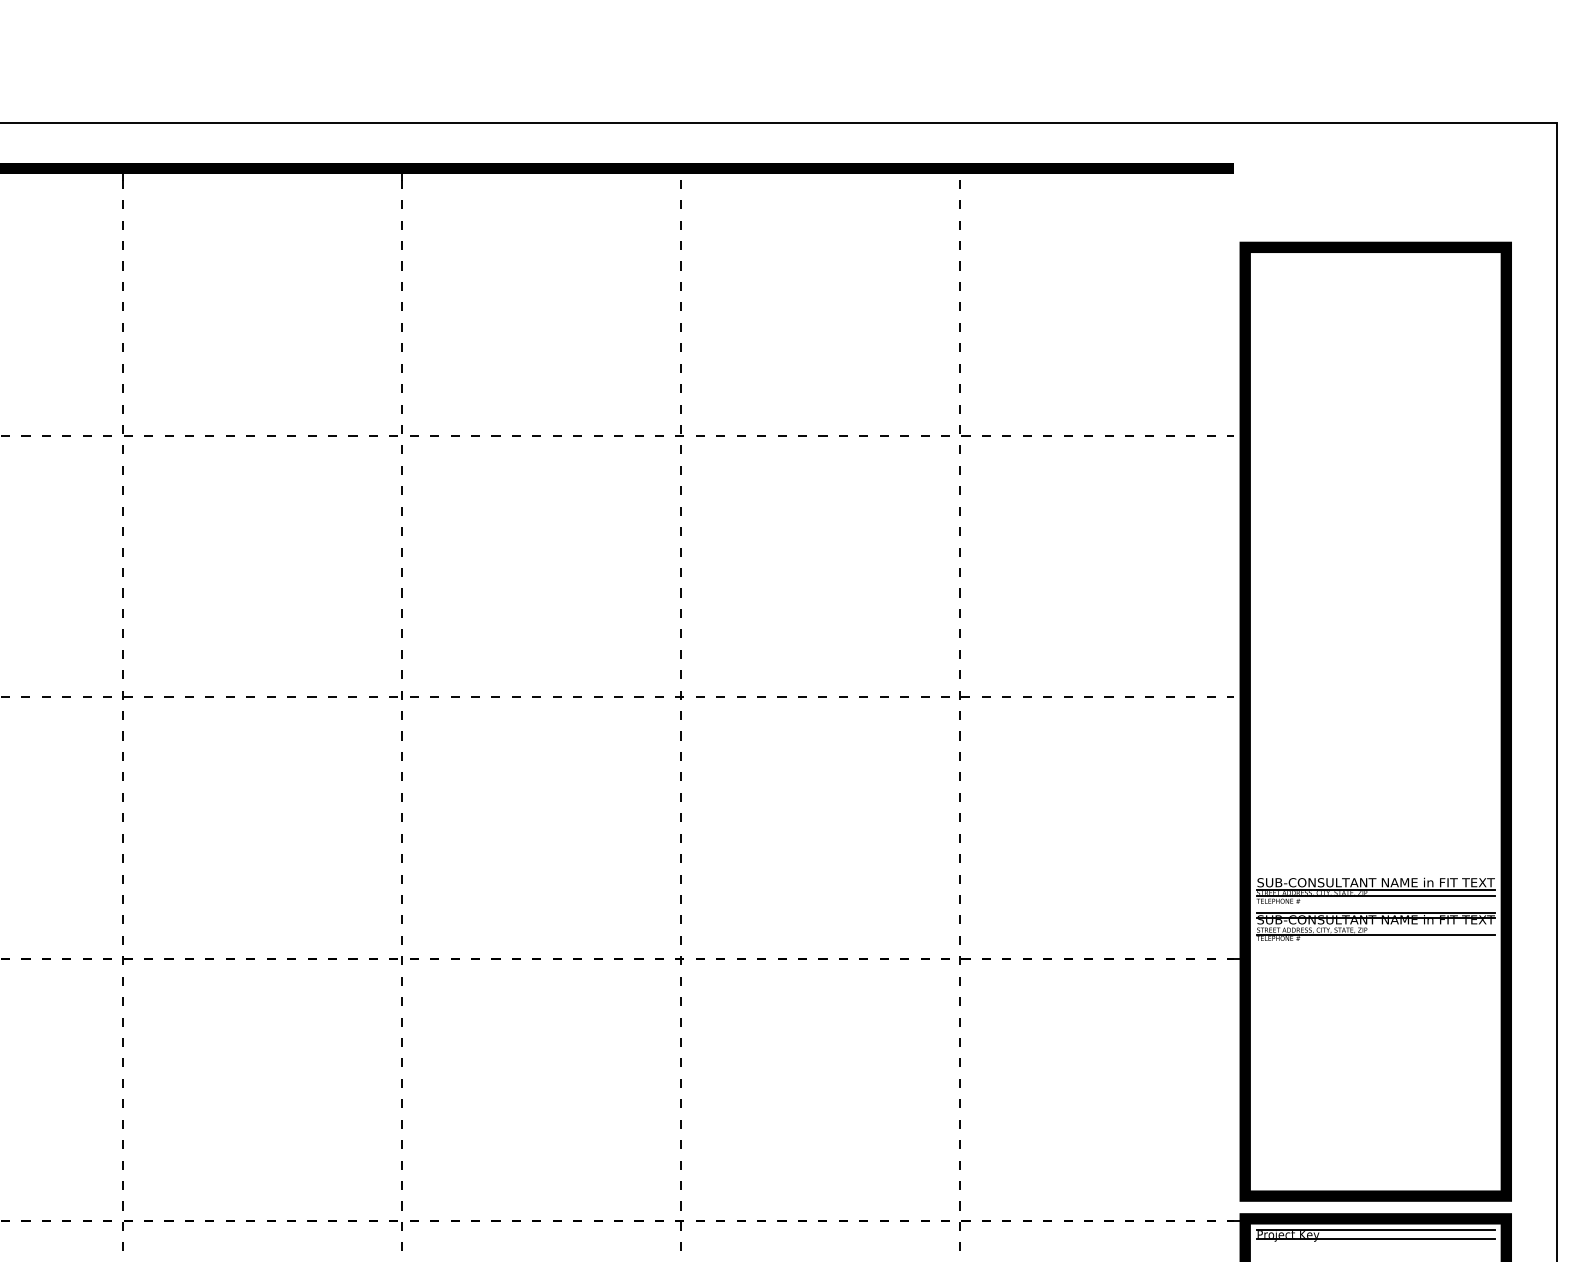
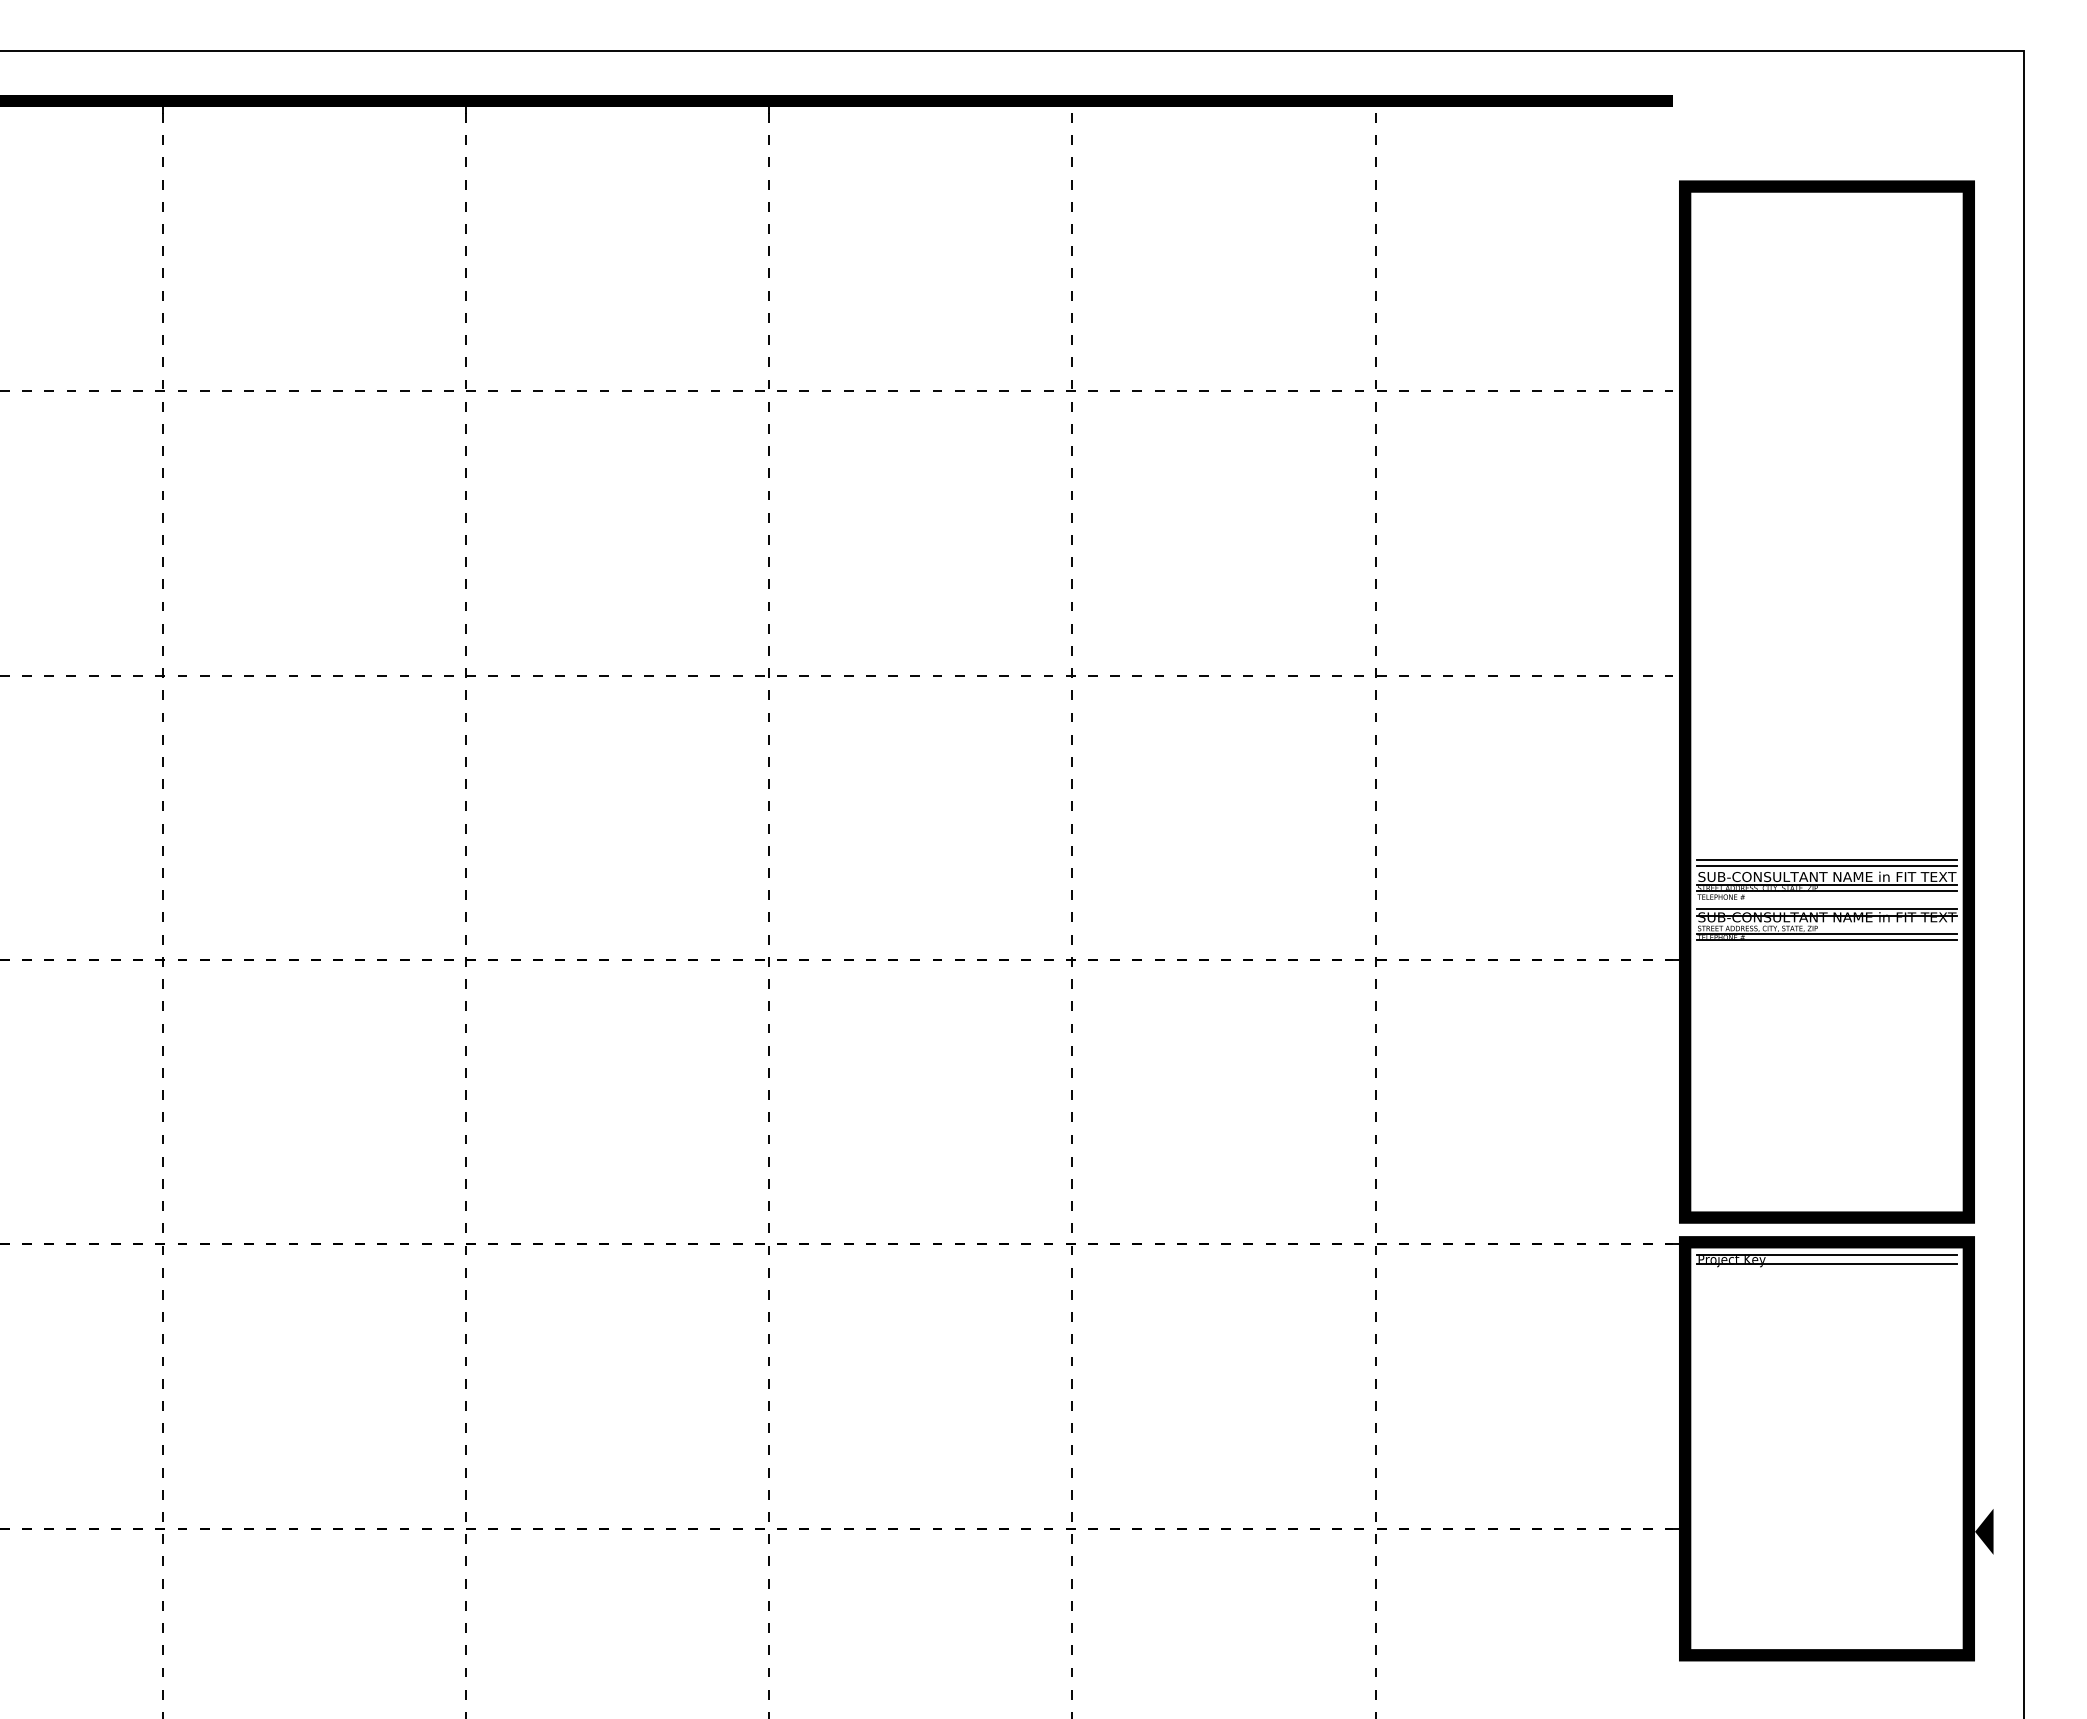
line: (1375, 867) -> (1826, 860), added
line: (1375, 873) -> (1826, 866), added
line: (1375, 941) -> (1826, 940), added

